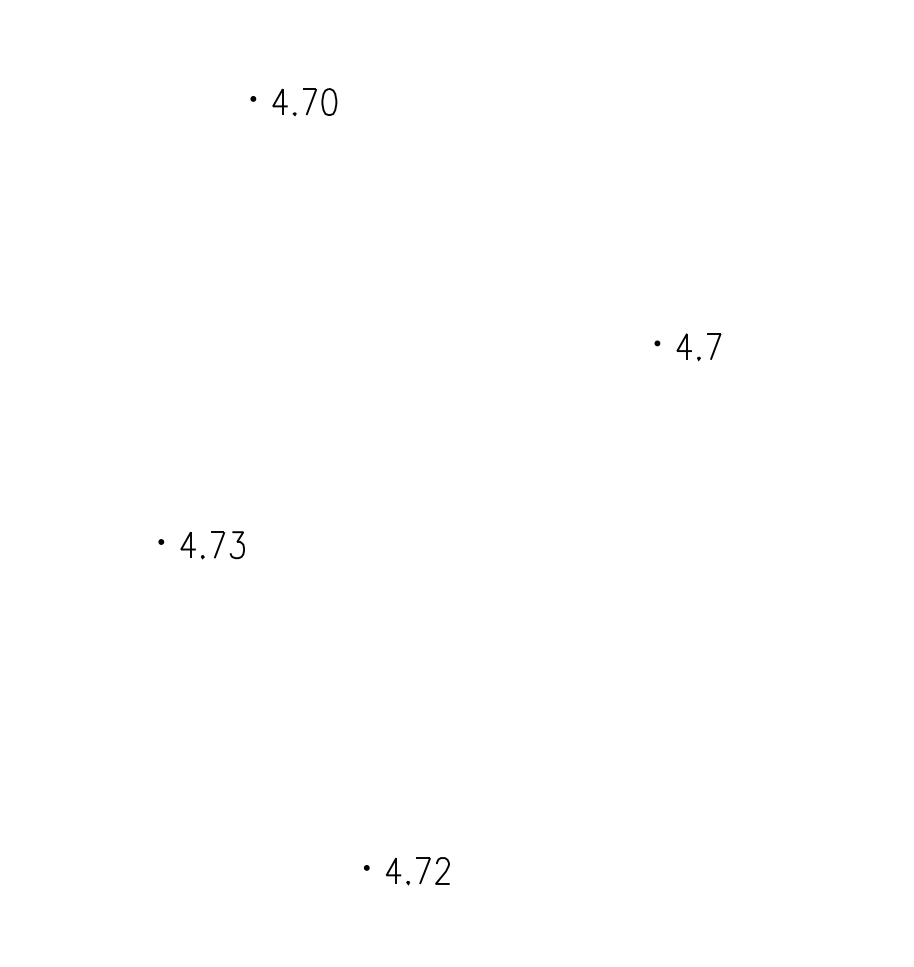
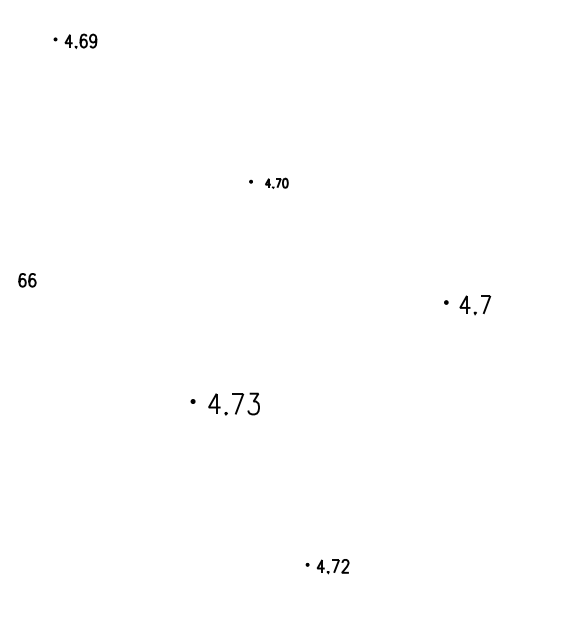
part: (304, 100) -> (276, 182), size x0.7
part: (687, 347) -> (467, 305), size x1.4
part: (201, 544) -> (225, 403), size x1.6

